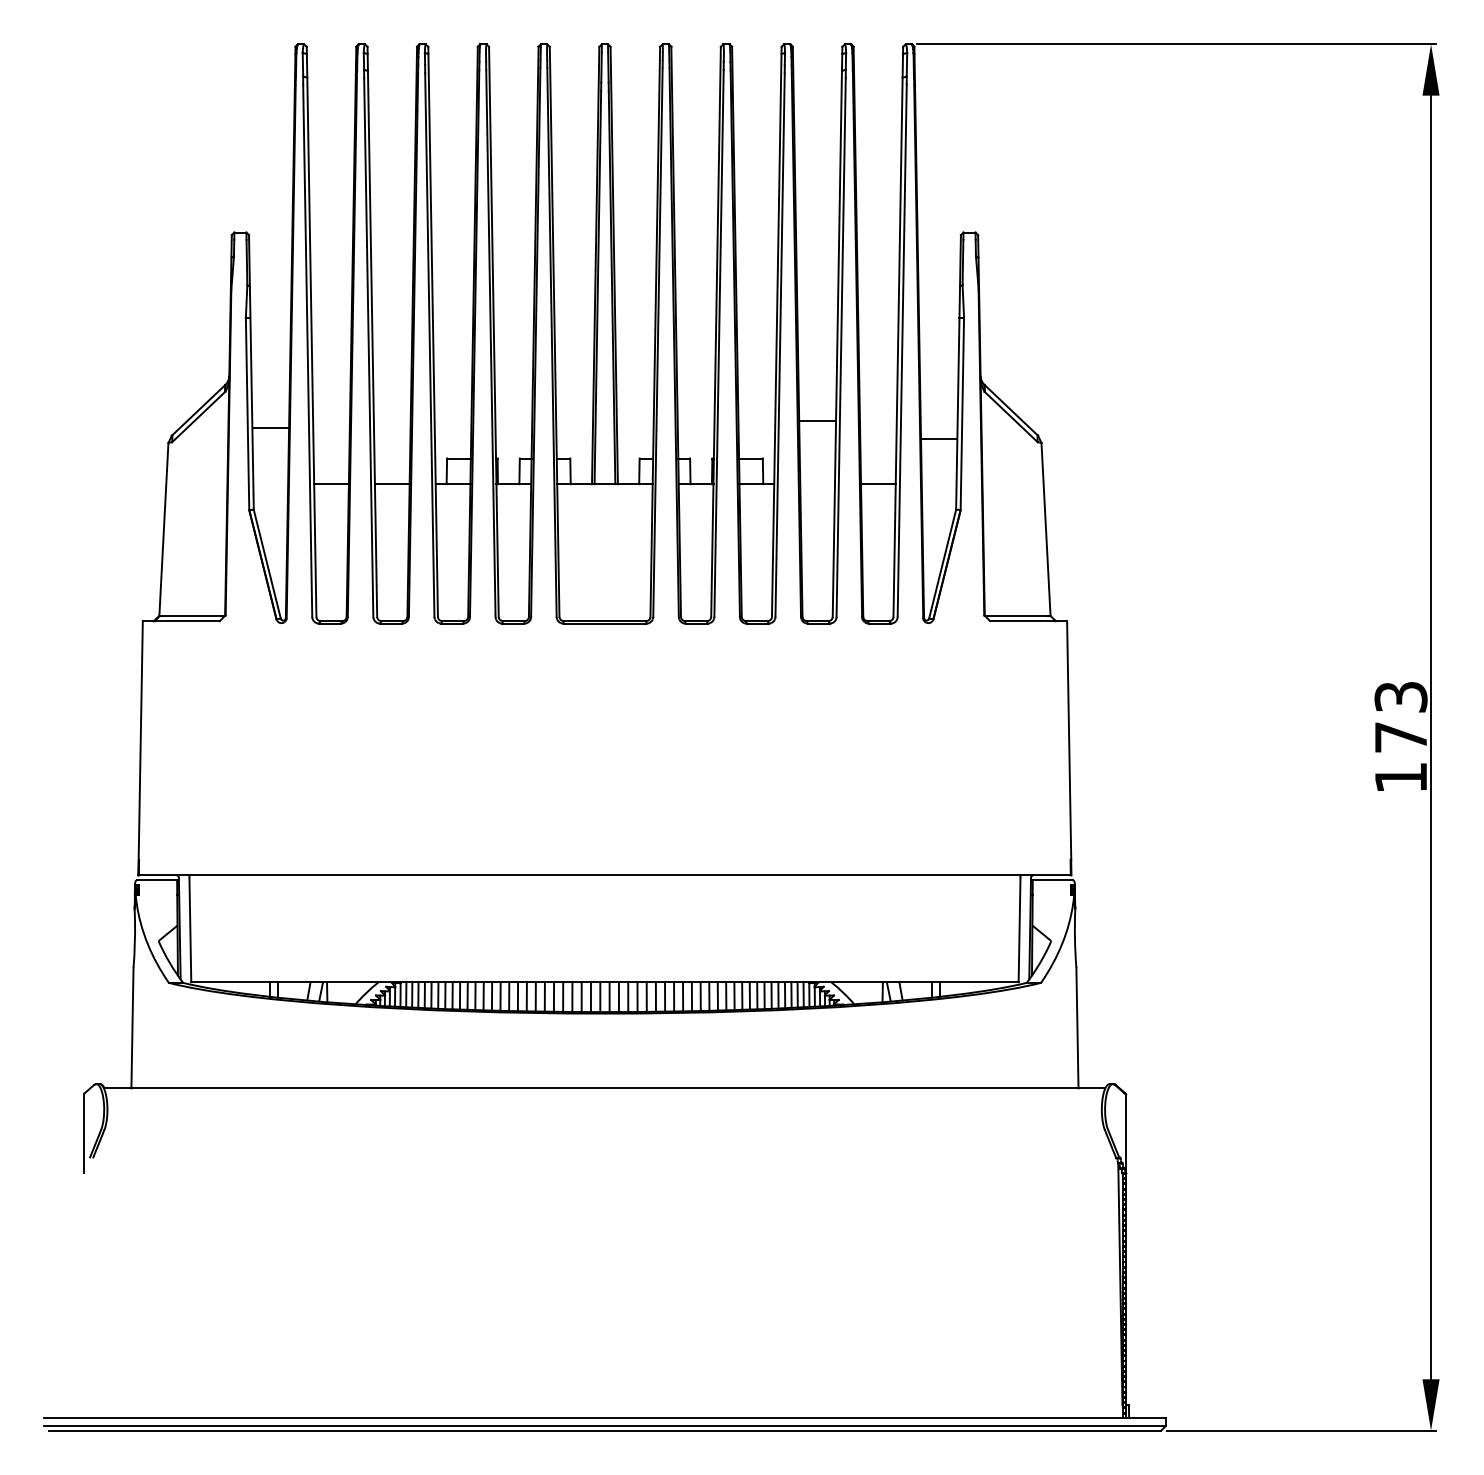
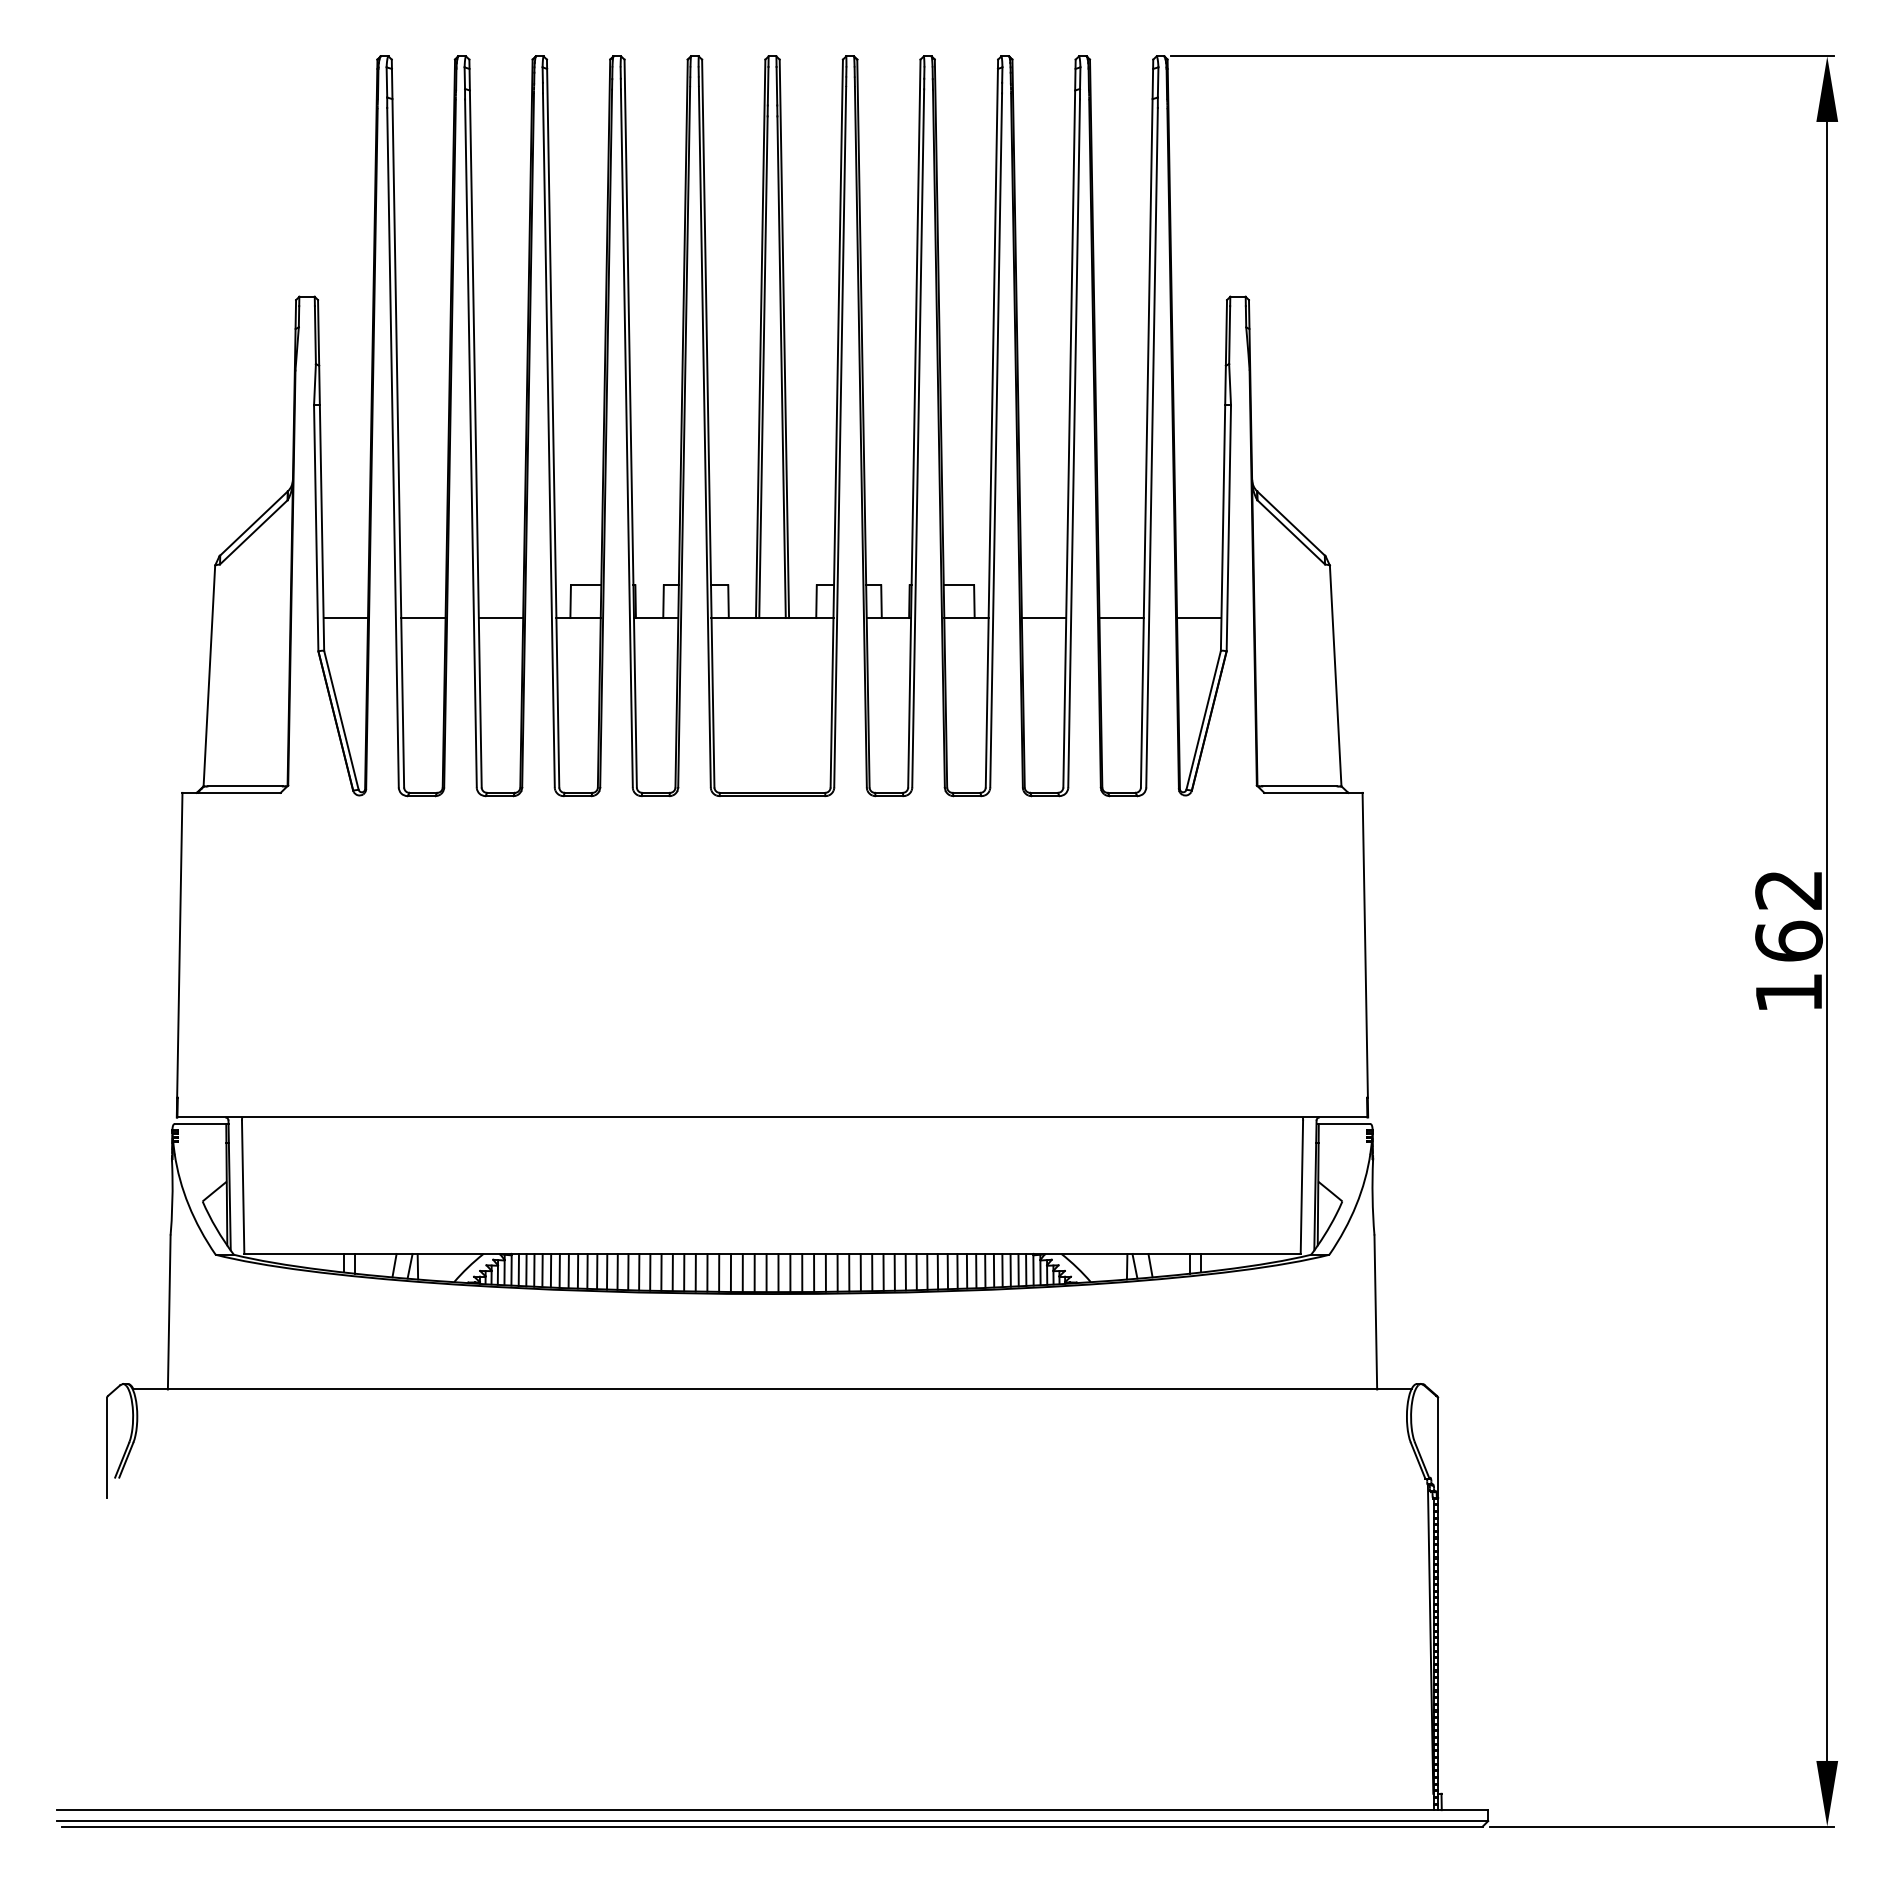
line: (817, 421) -> (1043, 618), moved
line: (270, 428) -> (345, 618), moved
line: (938, 439) -> (1198, 618), moved
text: (1400, 717) -> (1788, 915), 173 -> 162

